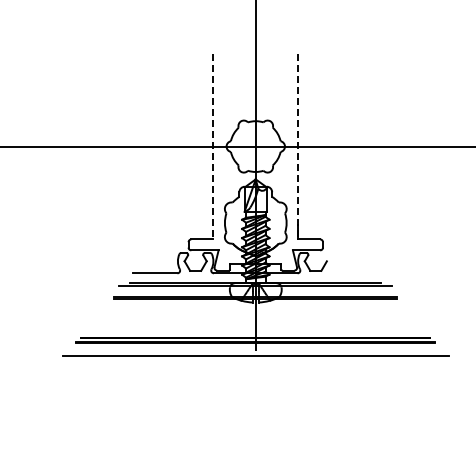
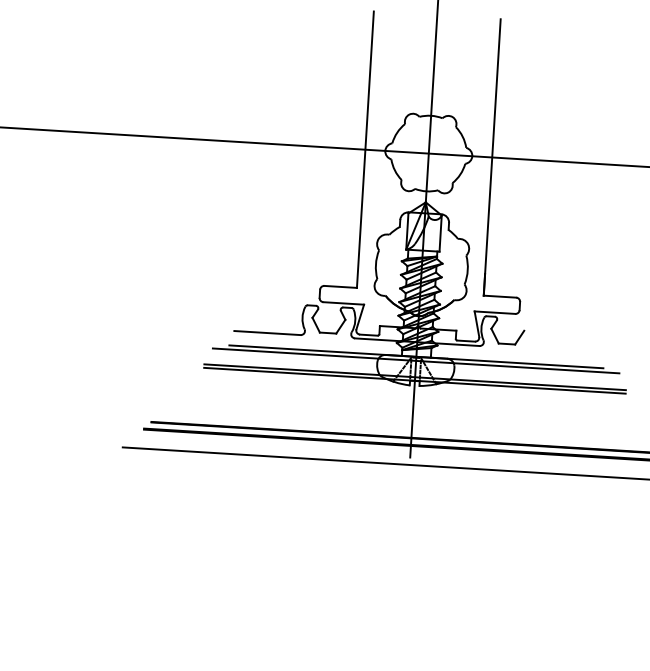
line: (213, 146) -> (365, 149), dashed -> solid
line: (298, 146) -> (492, 157), dashed -> solid

